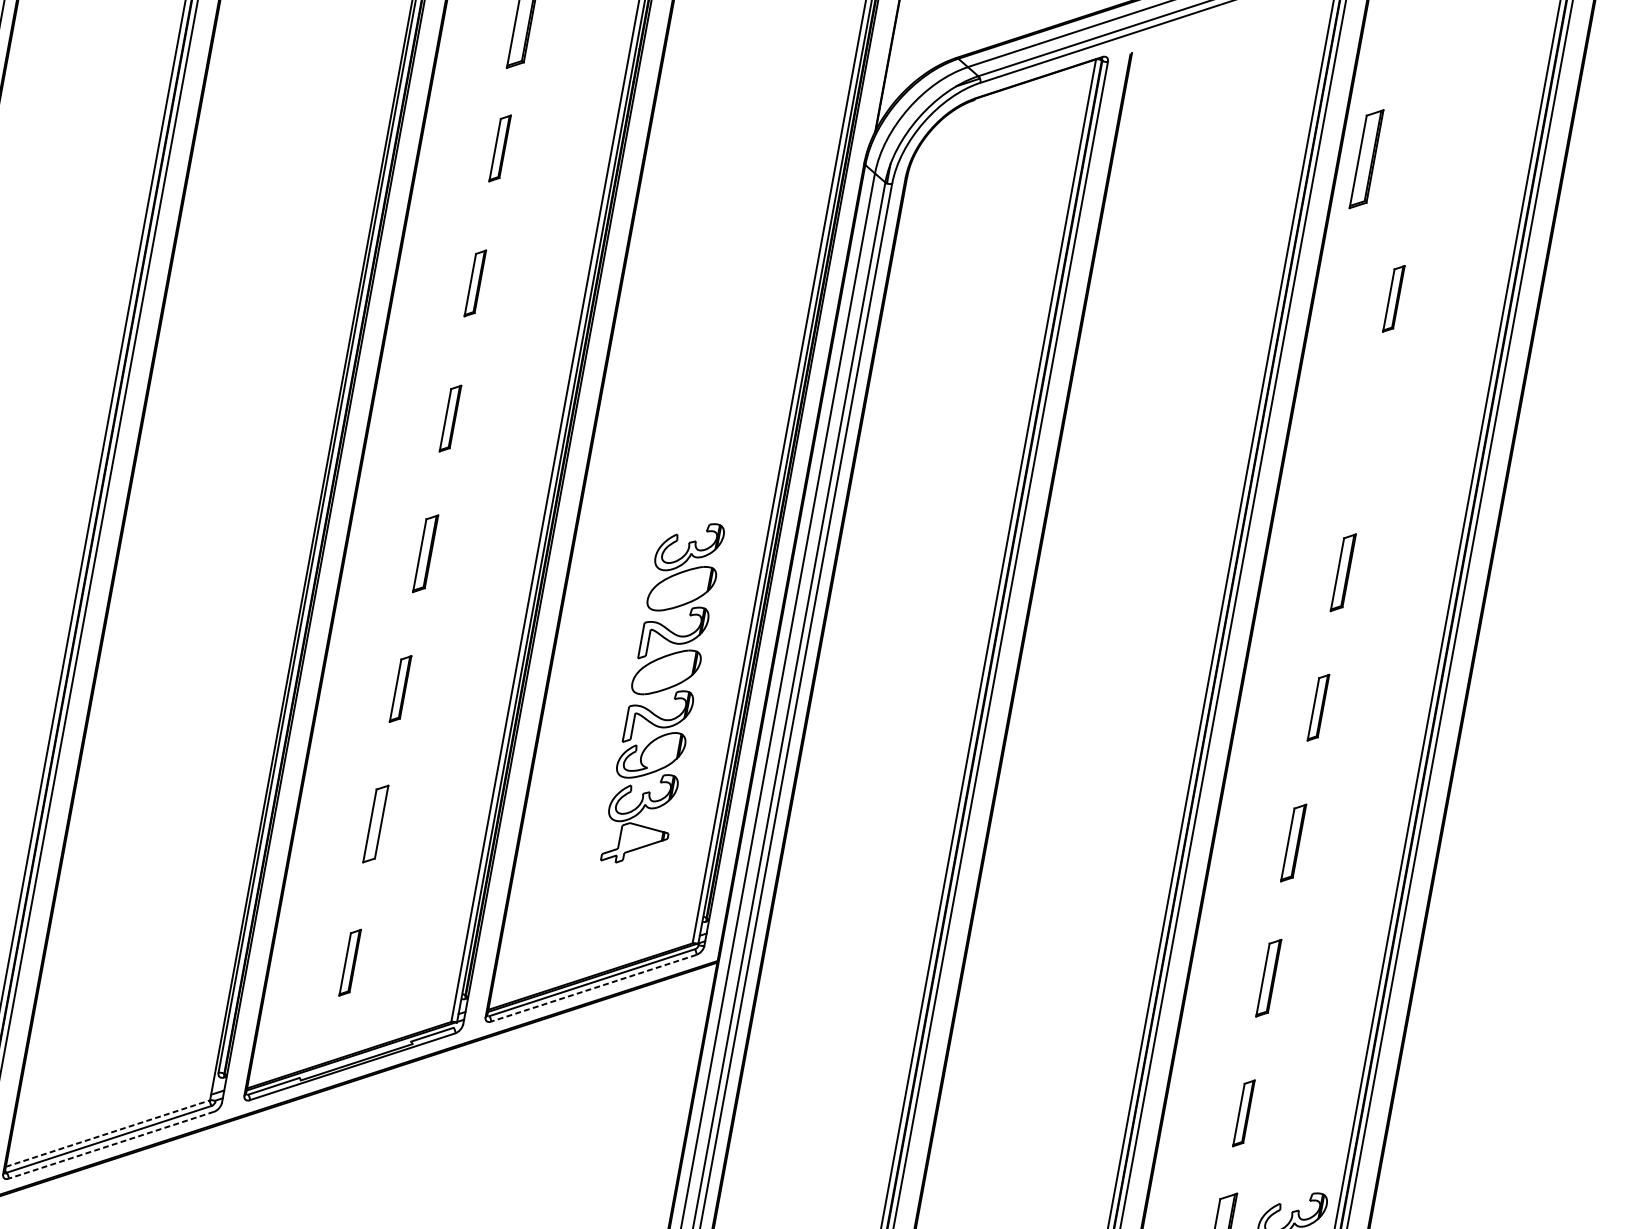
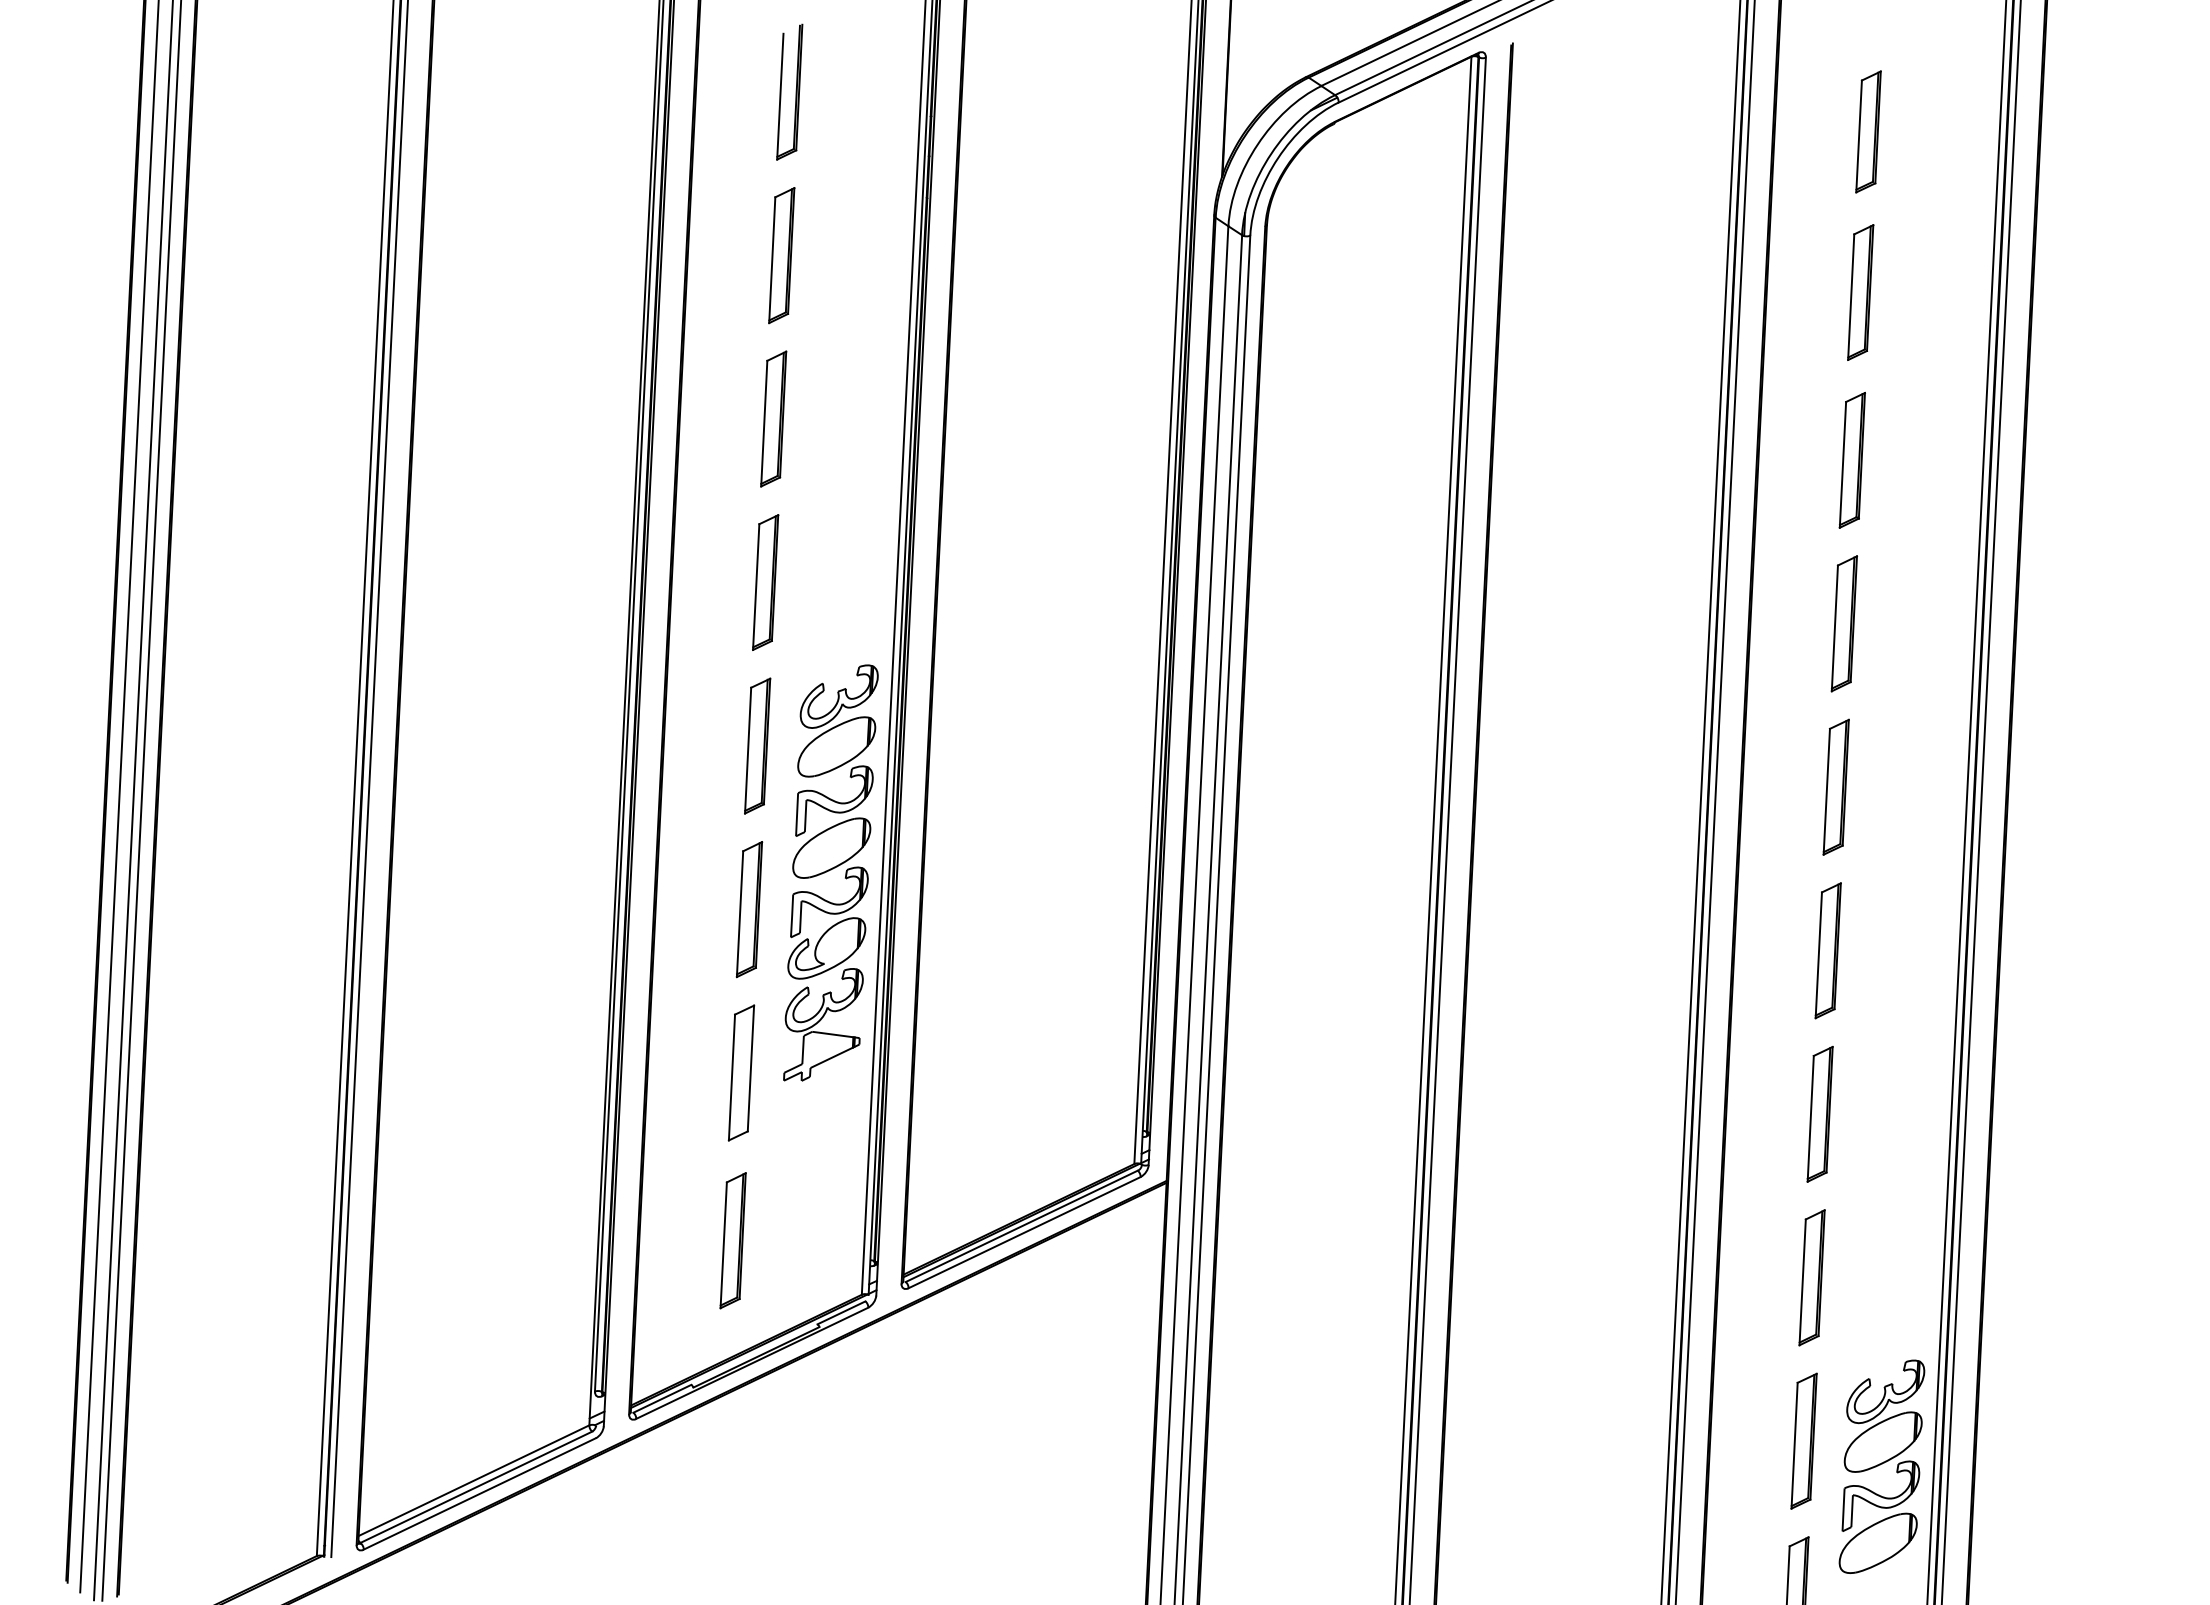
part: (499, 148) -> (781, 255), size x1.67
part: (1366, 158) -> (1868, 131), moved
part: (475, 282) -> (773, 418), size x1.67
part: (1393, 298) -> (1860, 292), size x1.67
part: (450, 418) -> (765, 582), size x1.67
part: (1367, 437) -> (1851, 460), added
part: (425, 553) -> (757, 745), size x1.43
part: (1342, 572) -> (1843, 623), size x1.43
part: (400, 688) -> (749, 909), size x1.67
part: (662, 692) -> (830, 872), moved
part: (1317, 707) -> (1835, 786), size x1.67
part: (375, 823) -> (741, 1072), size x1.43
part: (1293, 842) -> (1827, 950), size x1.43
part: (349, 962) -> (732, 1240), size x1.67
part: (1268, 978) -> (1819, 1114), size x1.43
line: (593, 988) -> (1024, 1232), dashed -> solid
part: (1243, 1113) -> (1811, 1277), size x1.67
line: (108, 1133) -> (474, 1480), dashed -> solid
line: (111, 1144) -> (479, 1493), dashed -> solid

